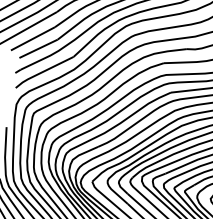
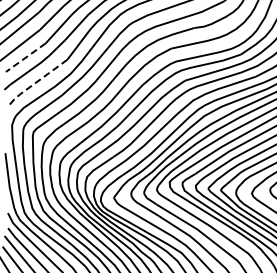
line: (38, 48) -> (25, 57), solid -> dashed
line: (42, 72) -> (35, 83), solid -> dashed

